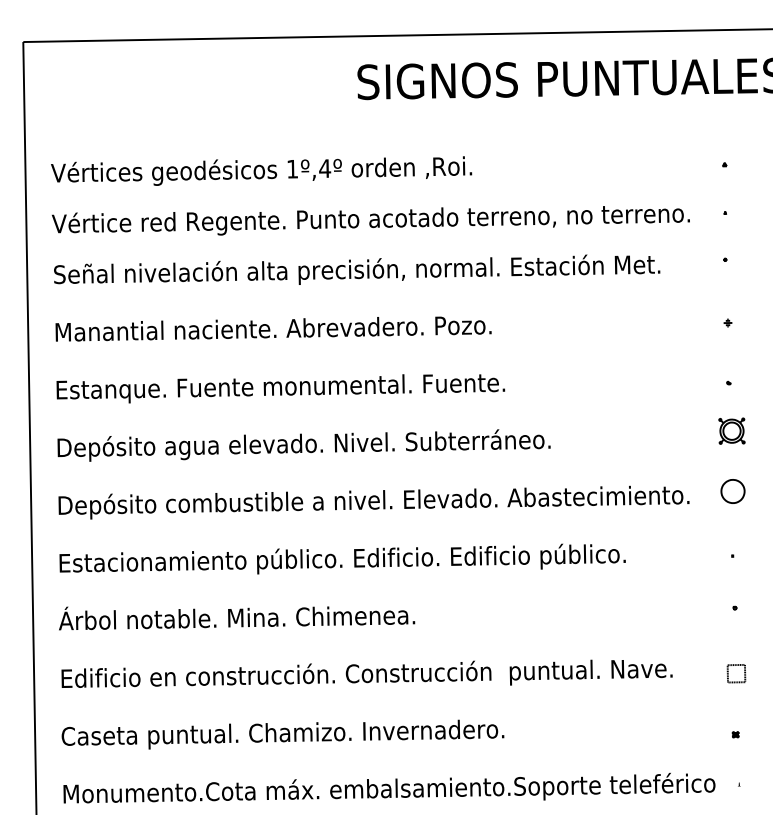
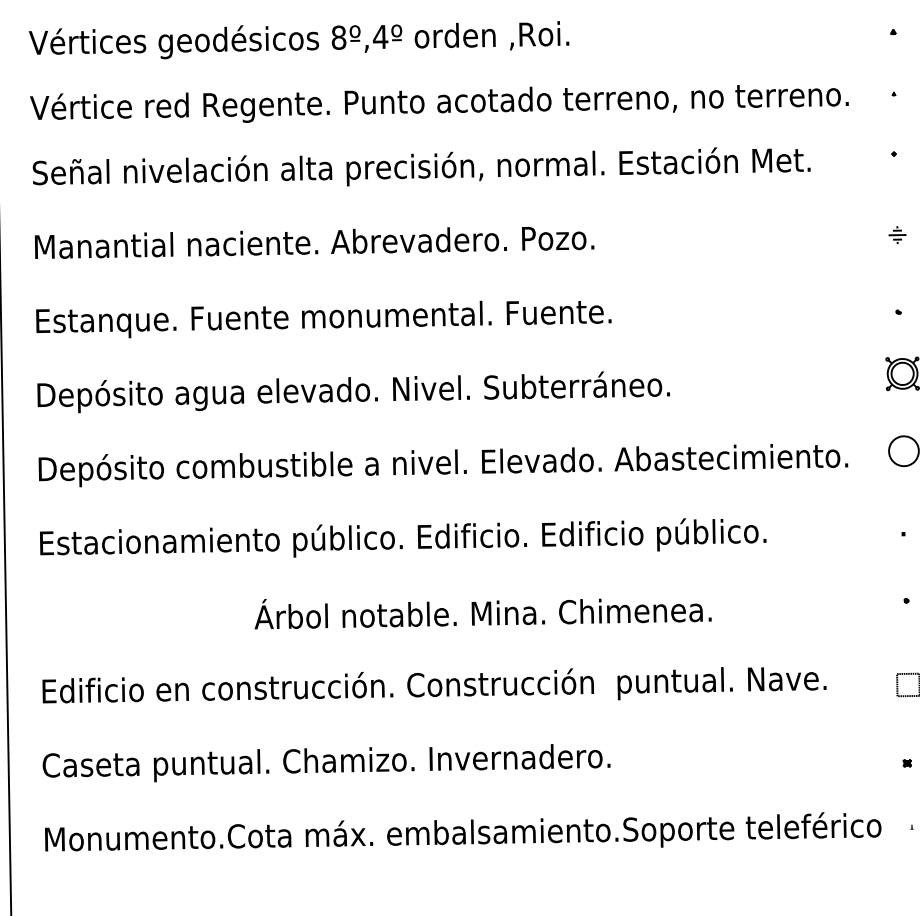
text: (292, 168) -> (338, 36), 1º,4º -> 8º,4º
part: (727, 322) -> (896, 234), size x1.6
text: (237, 618) -> (483, 614), moved

